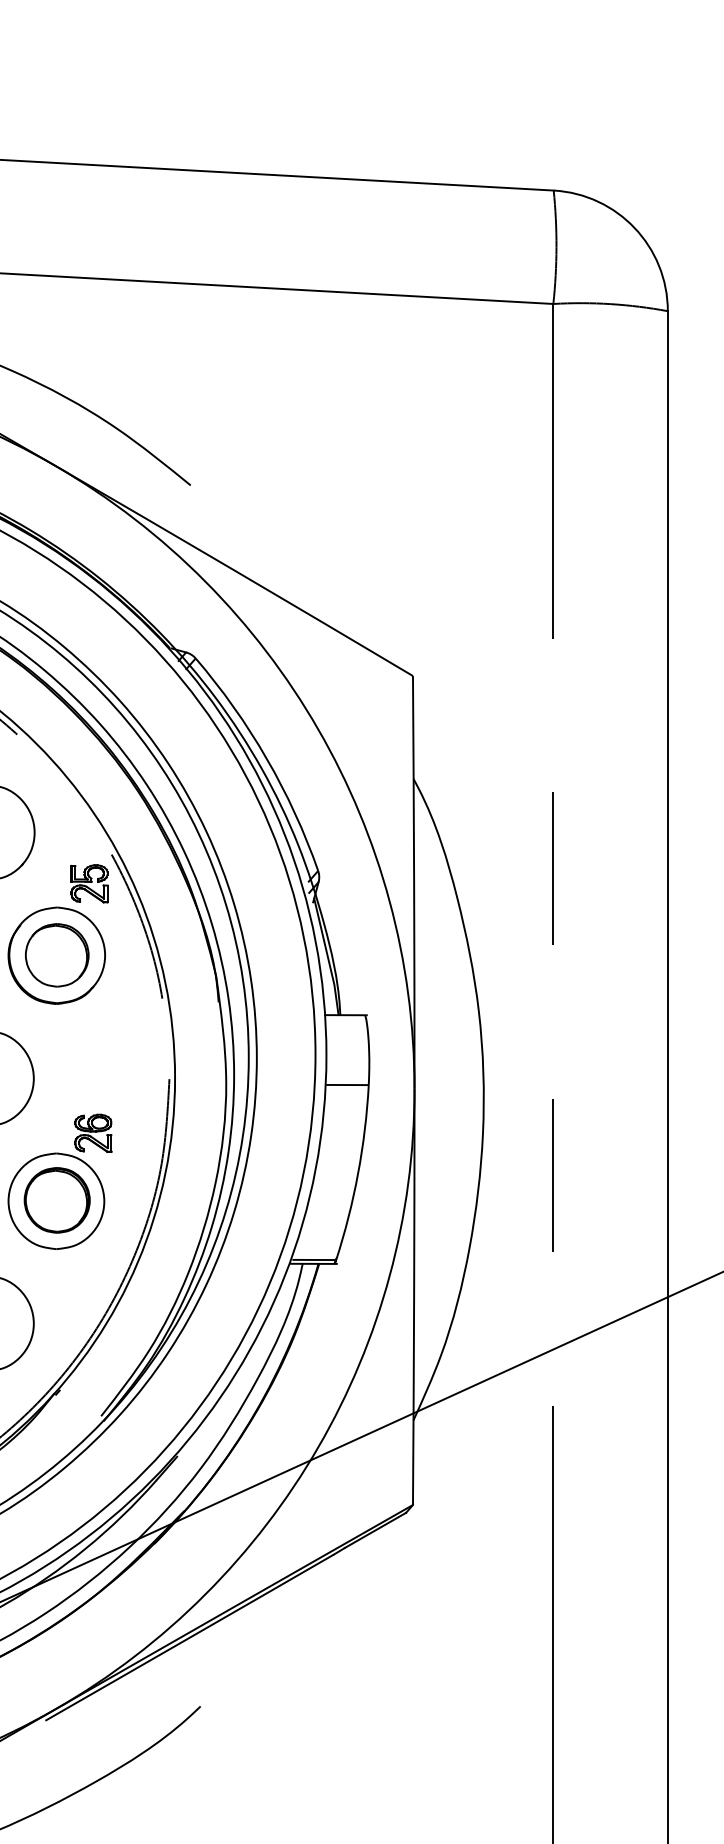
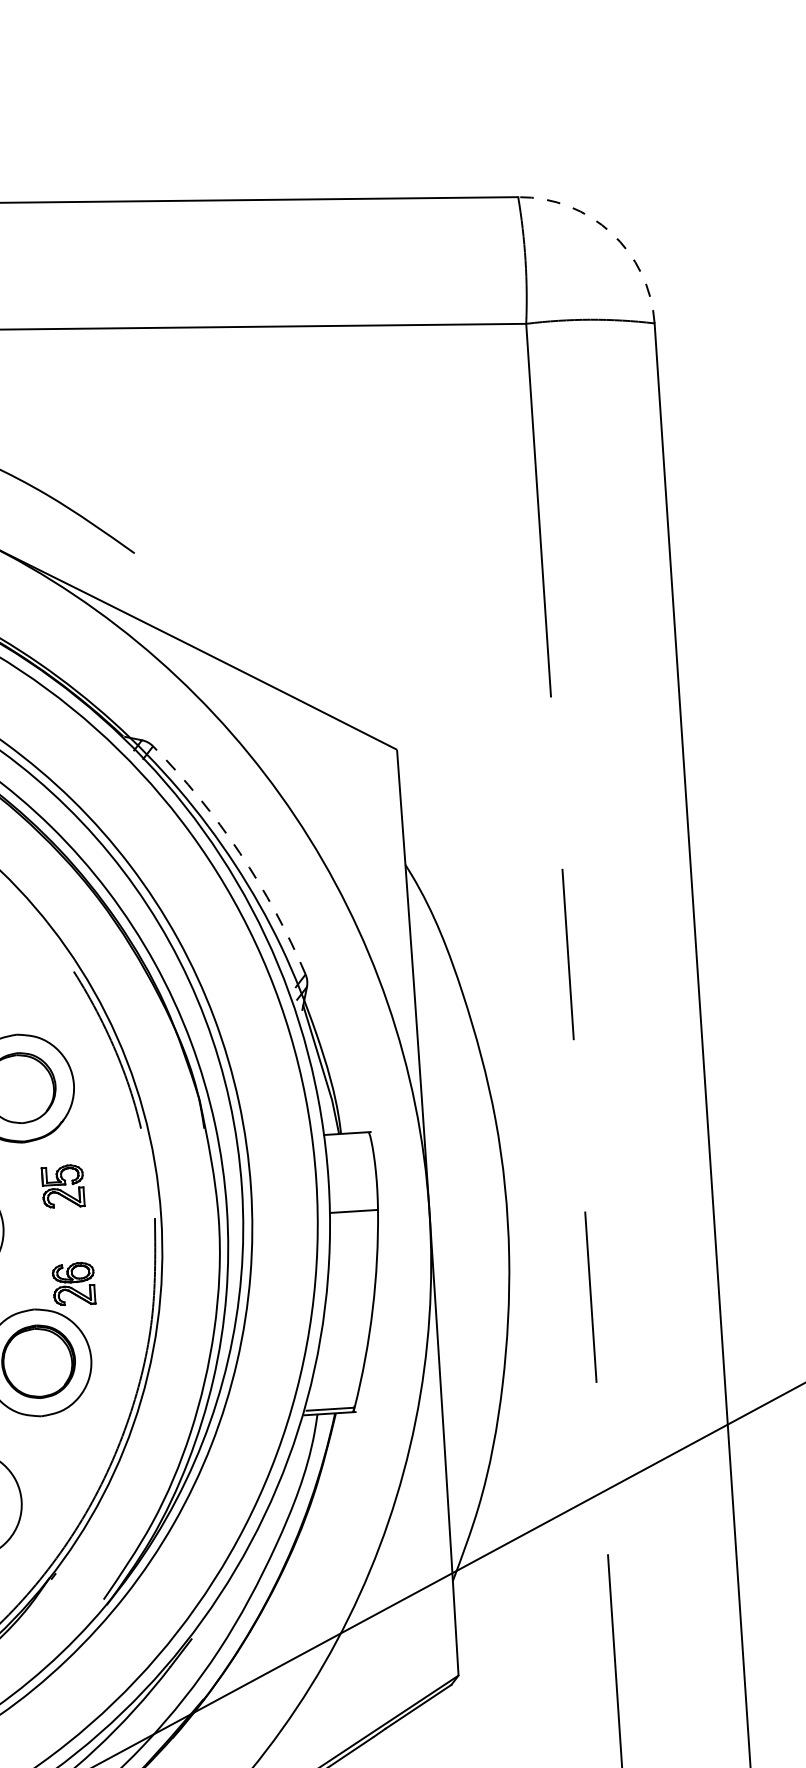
arc: (634, 228) -> (611, 233), solid -> dashed
arc: (266, 758) -> (239, 852), solid -> dashed
part: (89, 883) -> (63, 1186), moved

